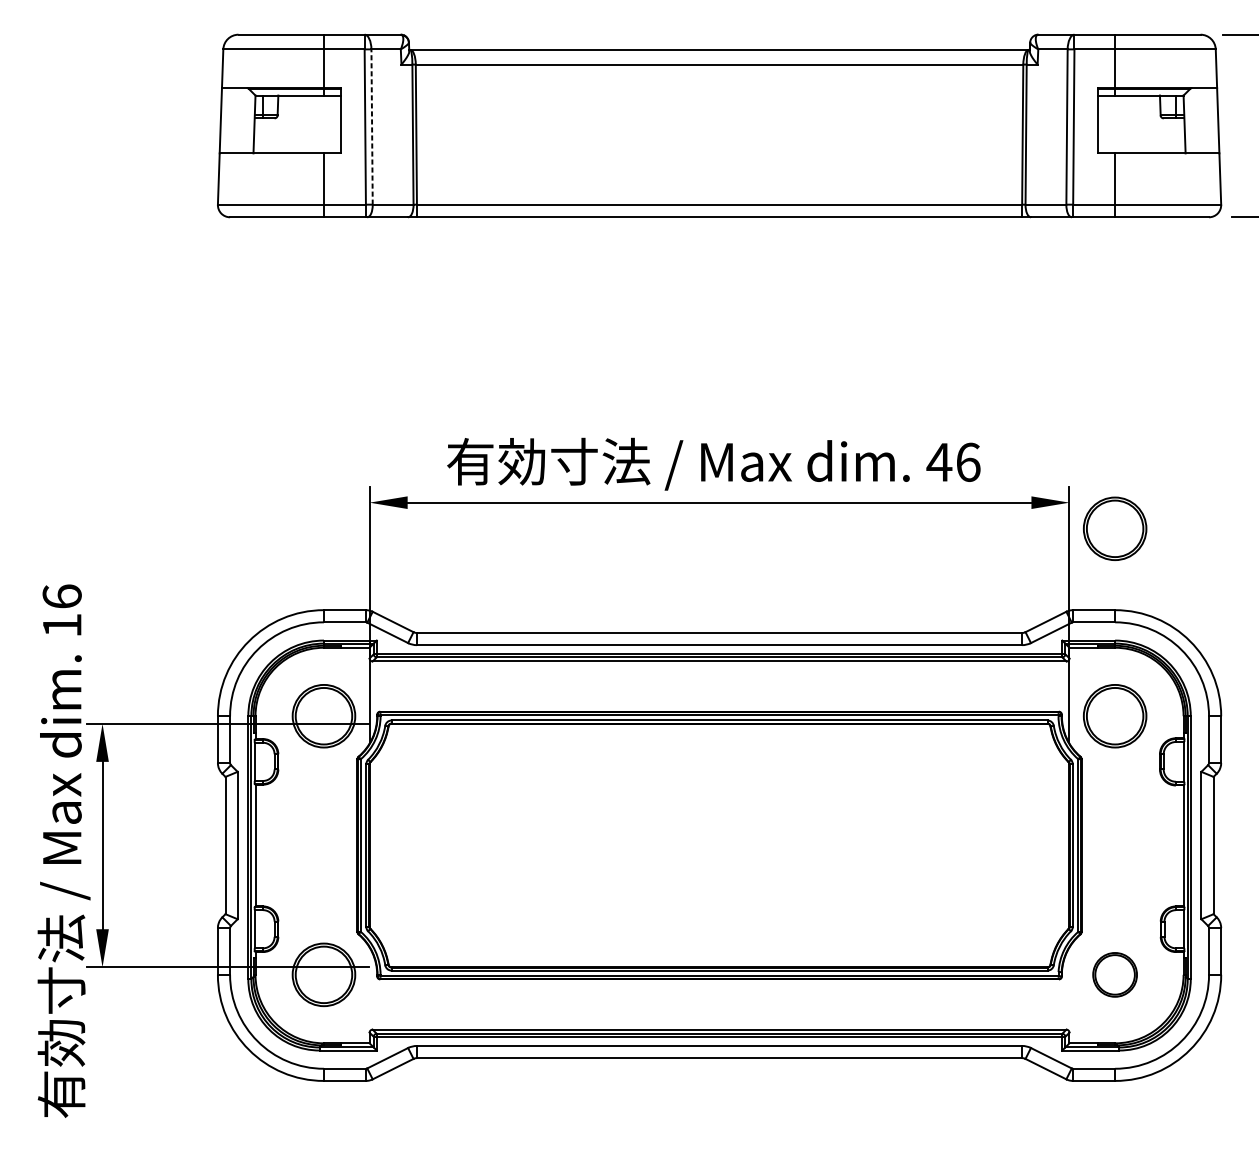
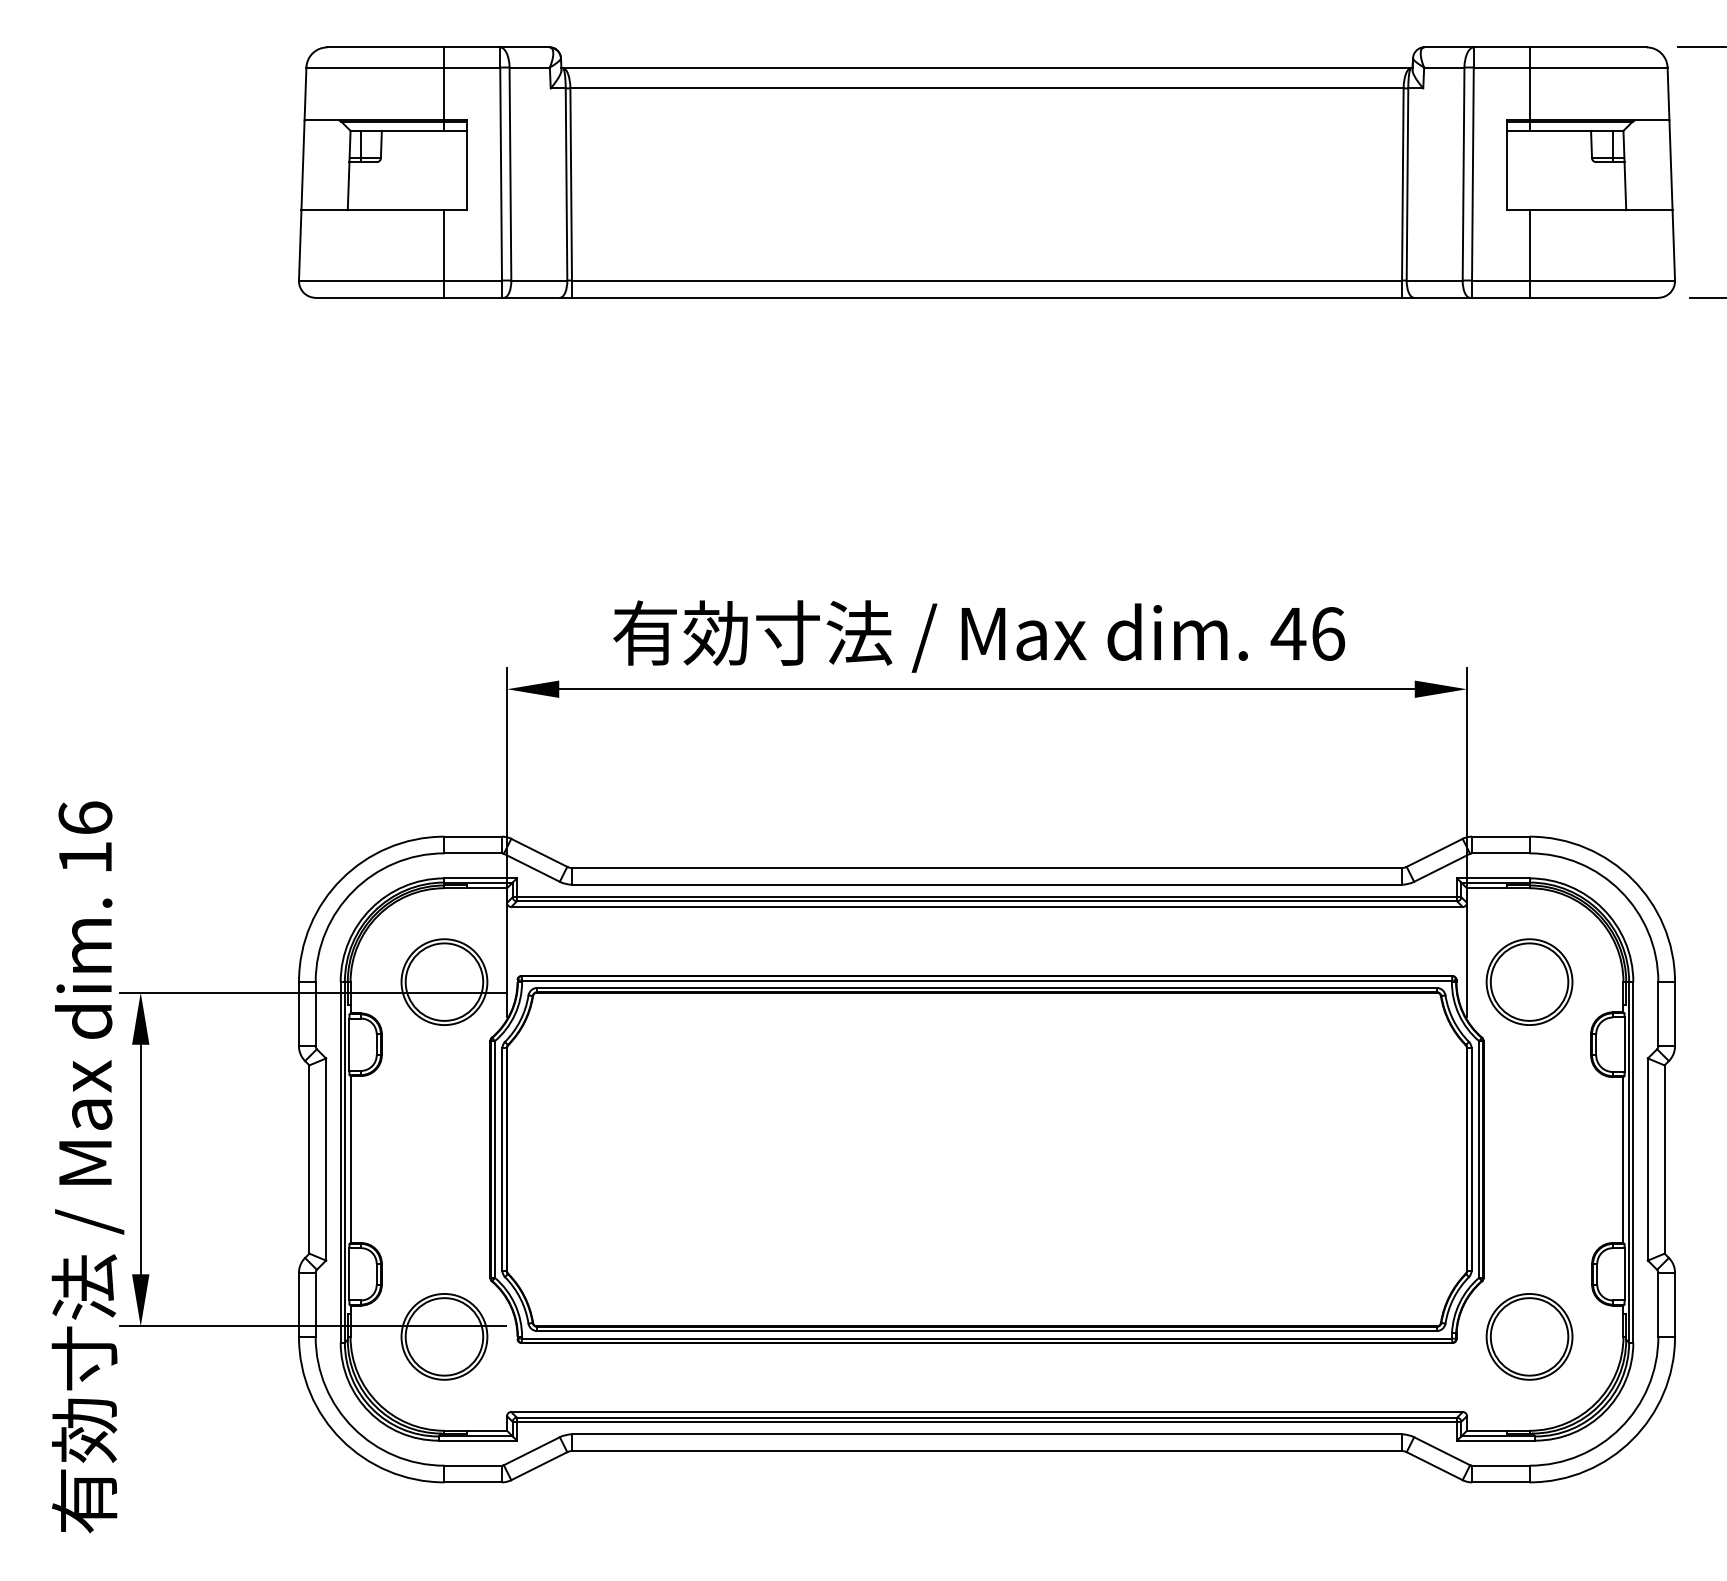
line: (372, 126) -> (510, 173), dashed -> solid
part: (1115, 528) -> (1529, 724), removed
part: (1115, 974) -> (1529, 1336), size x1.43

